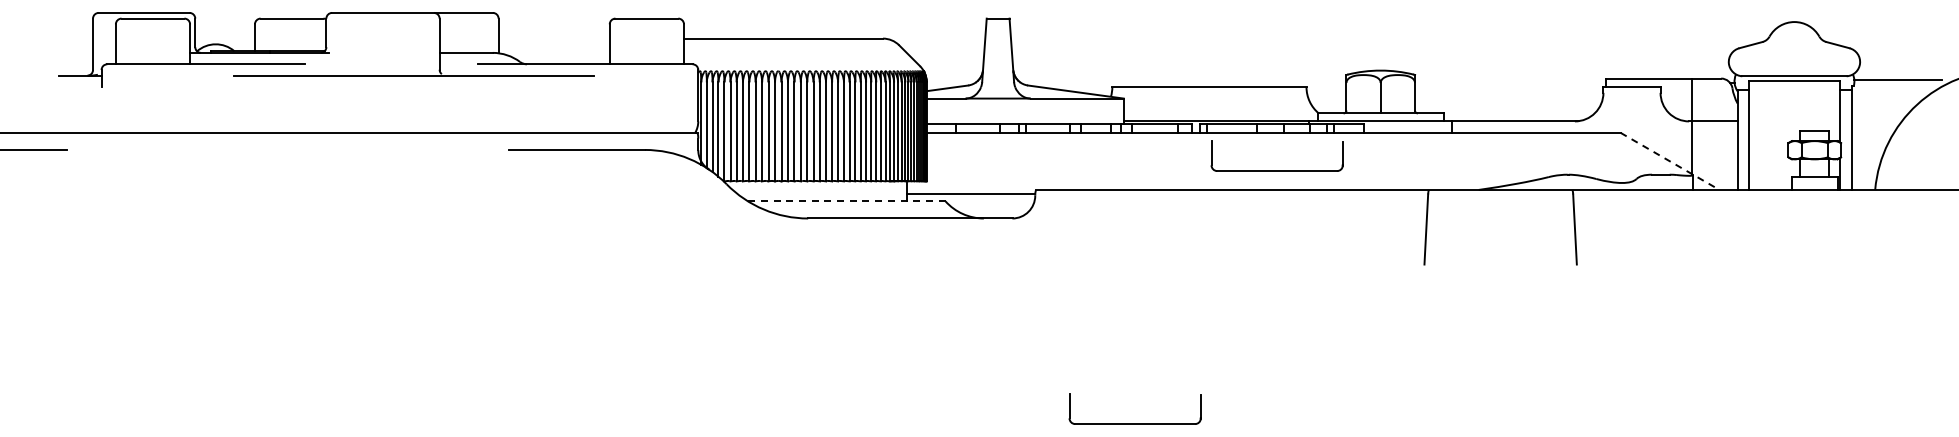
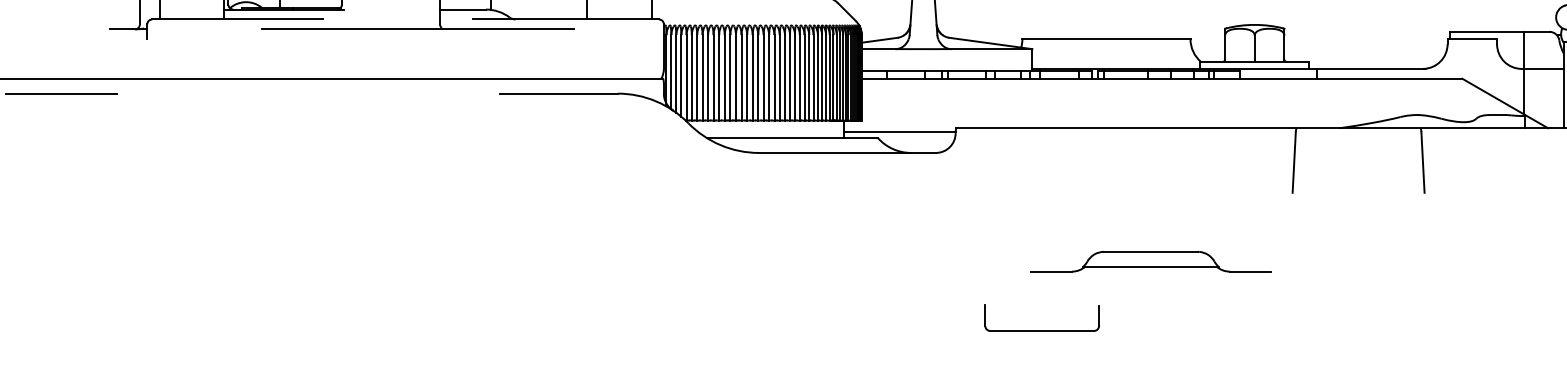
line: (1670, 161) -> (1505, 103), dashed -> solid
part: (1276, 170) -> (1164, 111), removed
line: (846, 201) -> (792, 138), dashed -> solid
part: (1260, 343) -> (1150, 261), added

